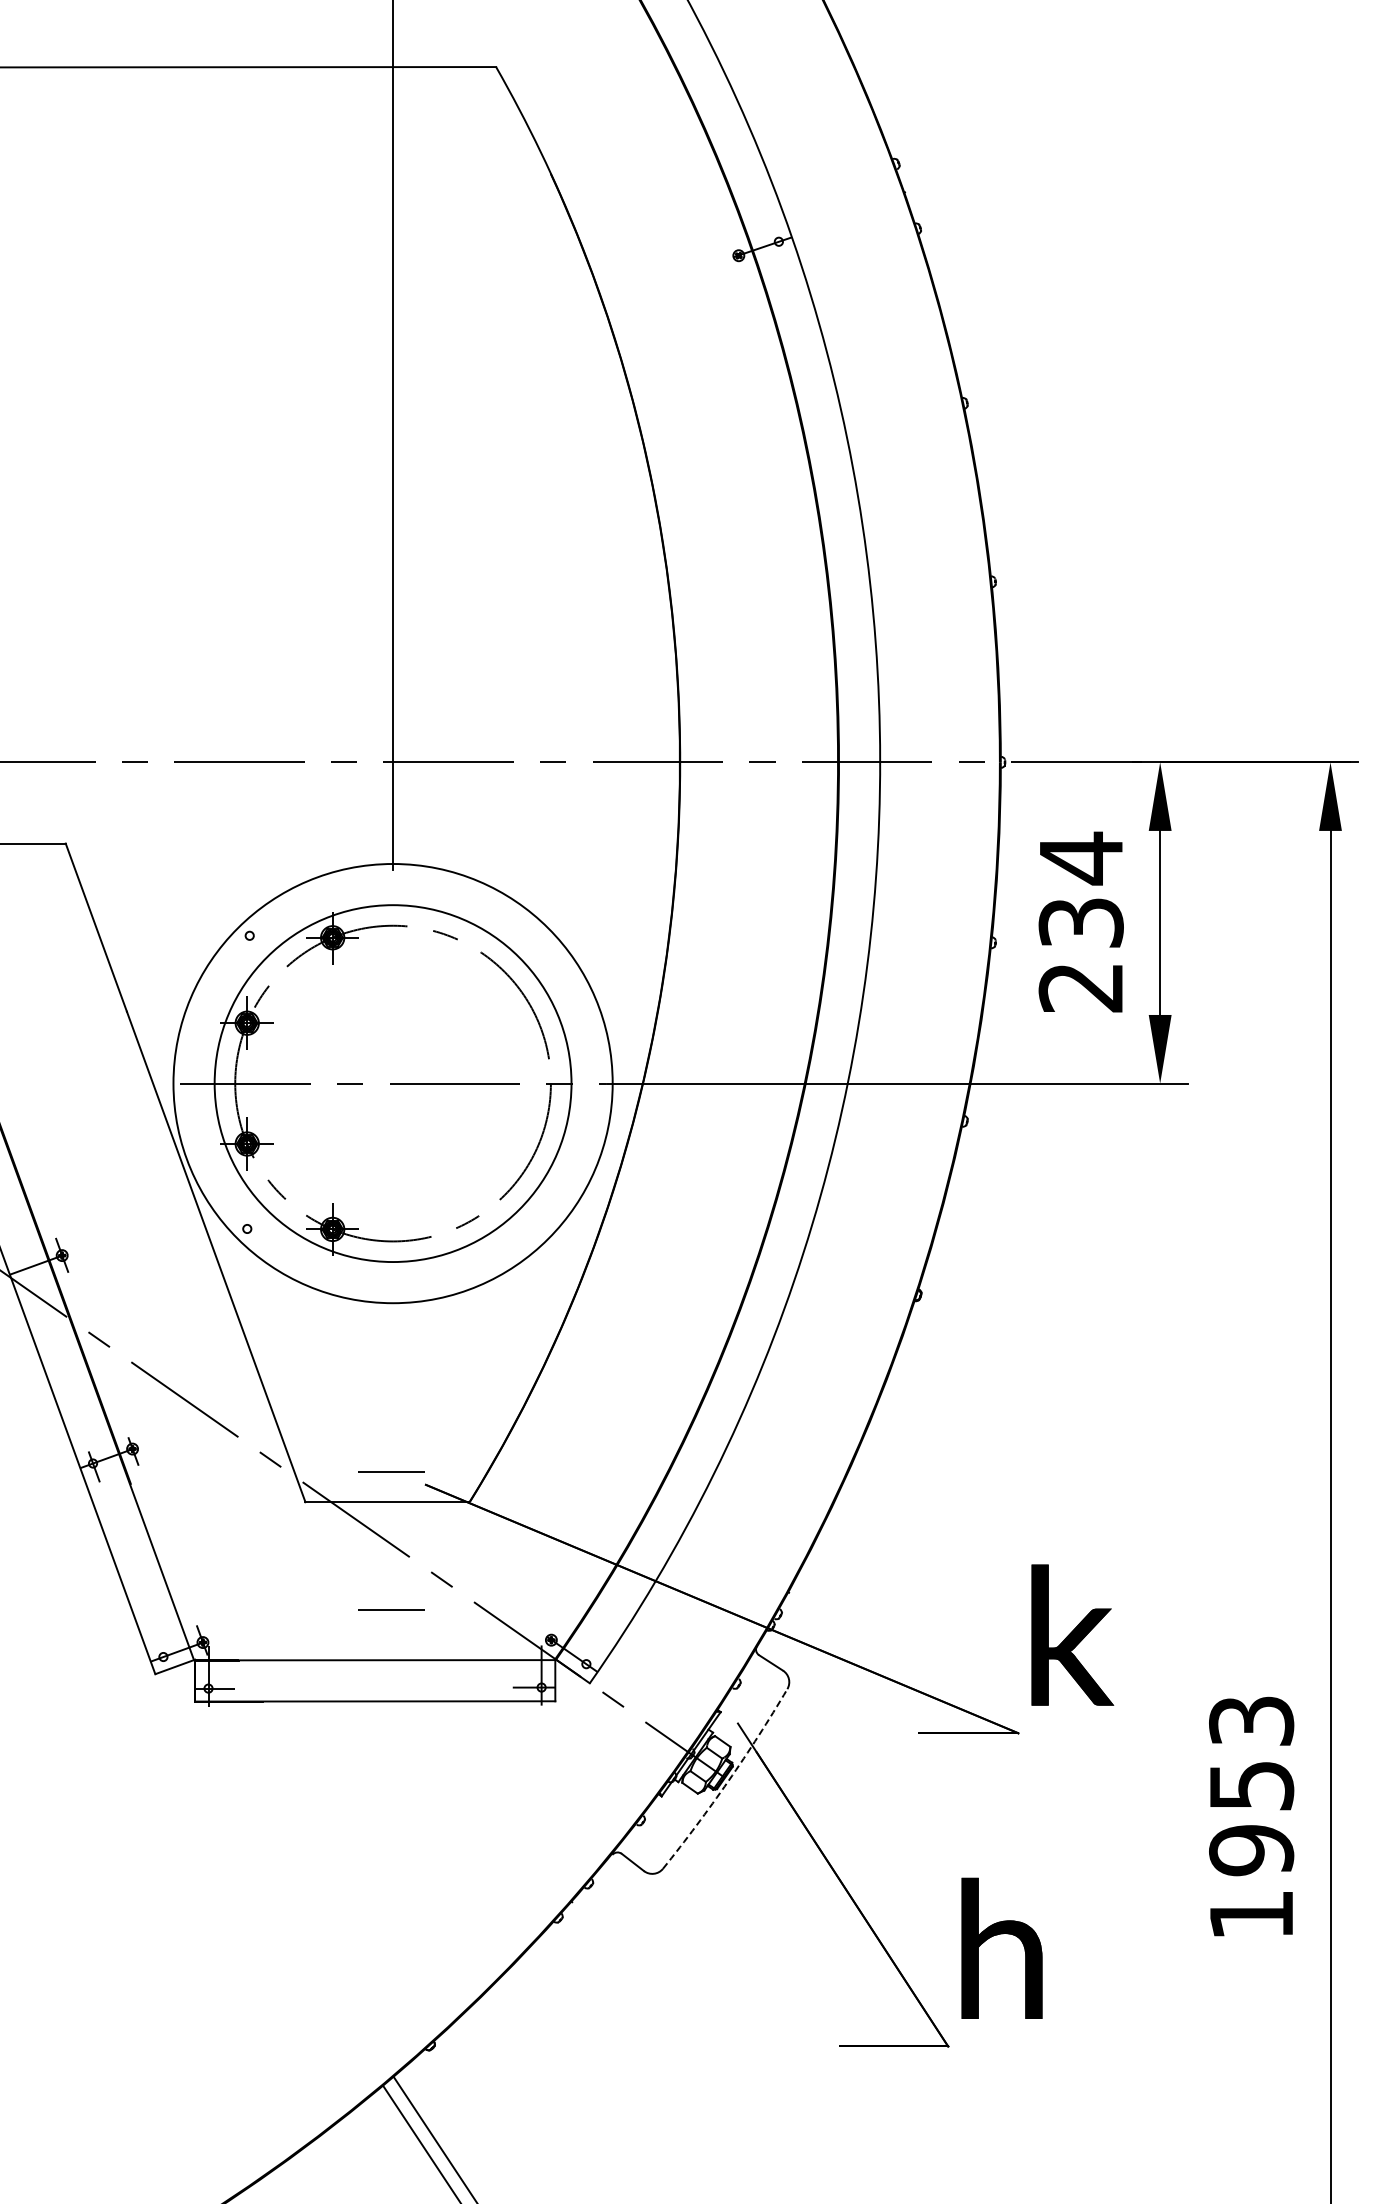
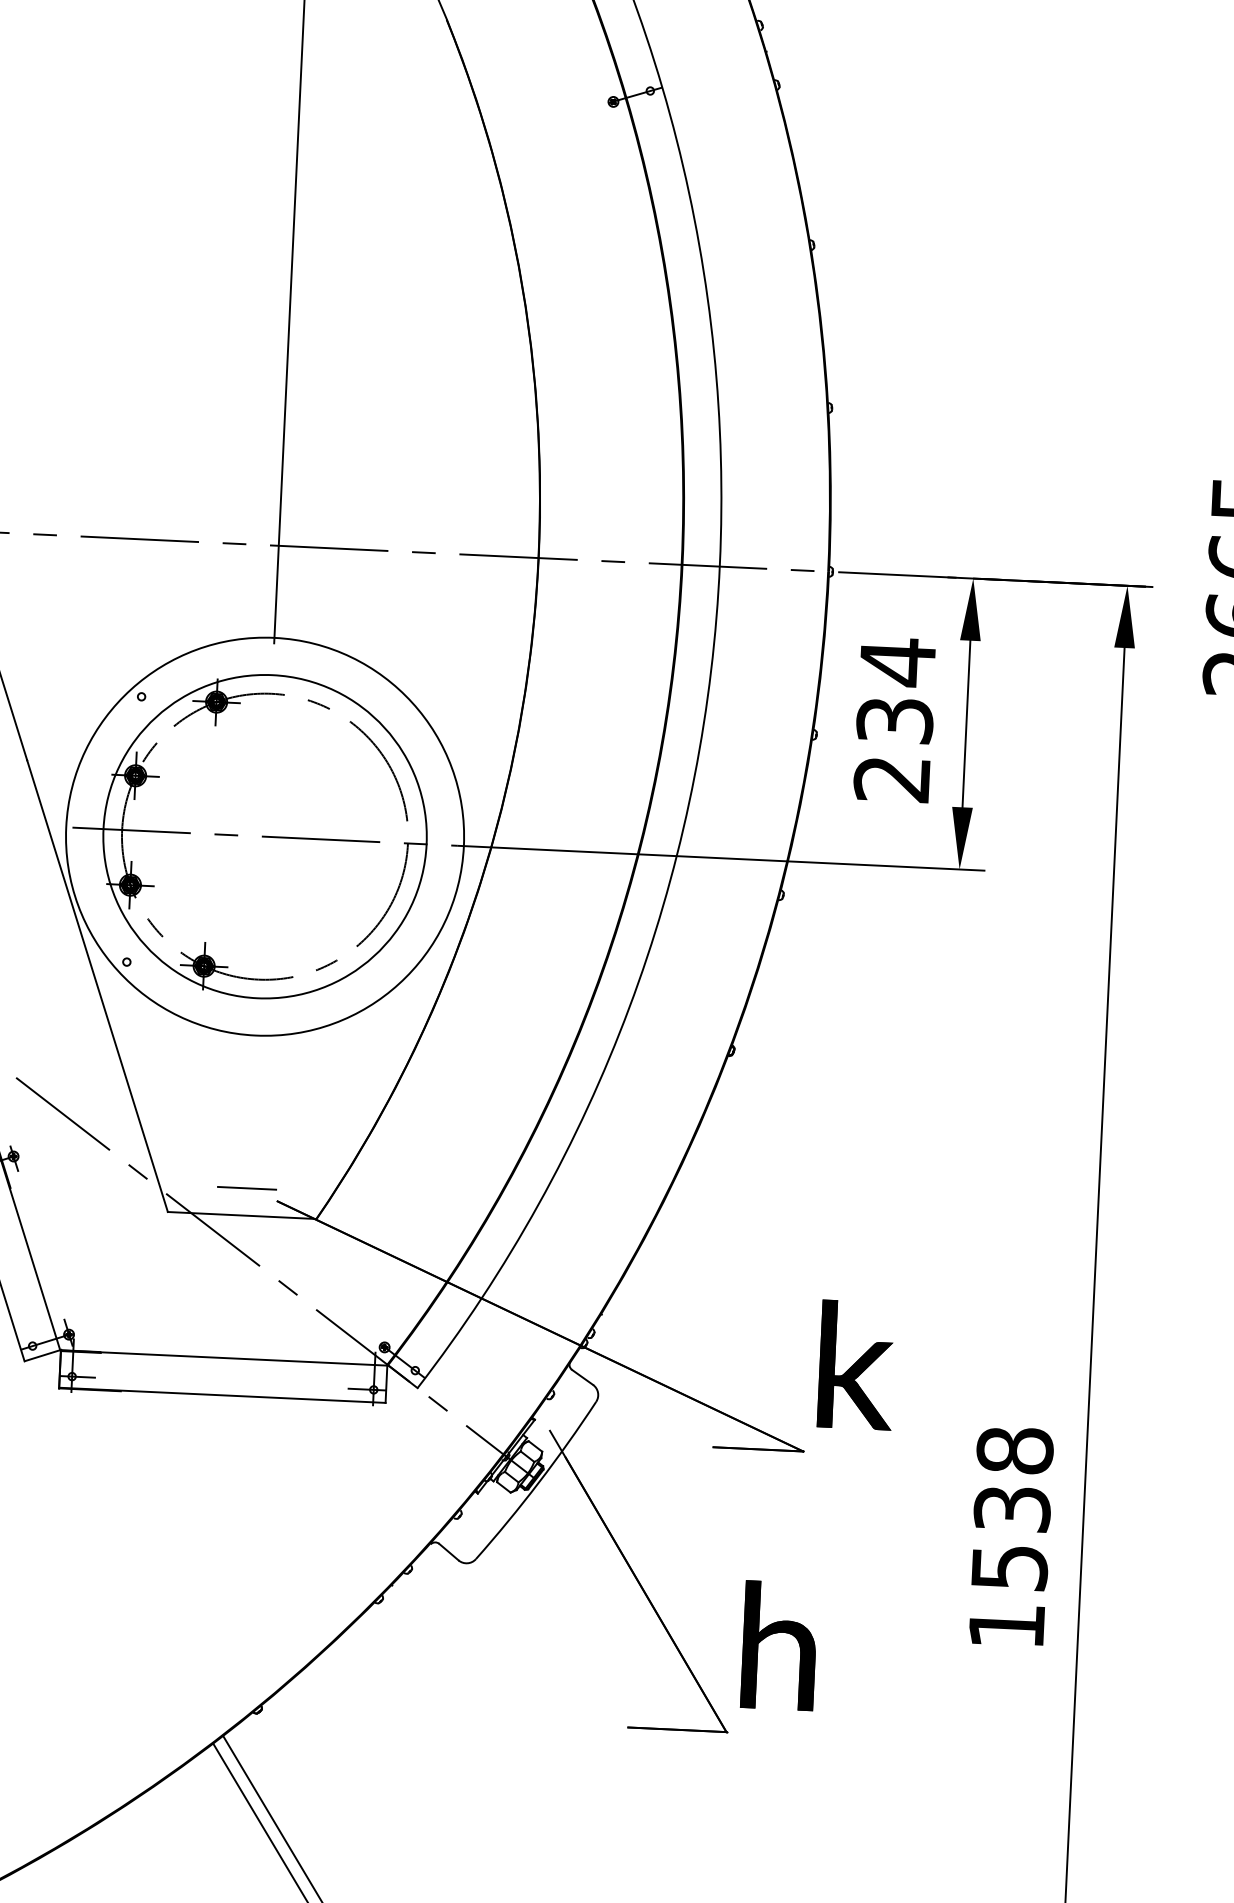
line: (391, 1609) -> (241, 1312), removed
arc: (728, 1781) -> (538, 1482), dashed -> solid
text: (1251, 1785) -> (1012, 1508), 1953 -> 1538

